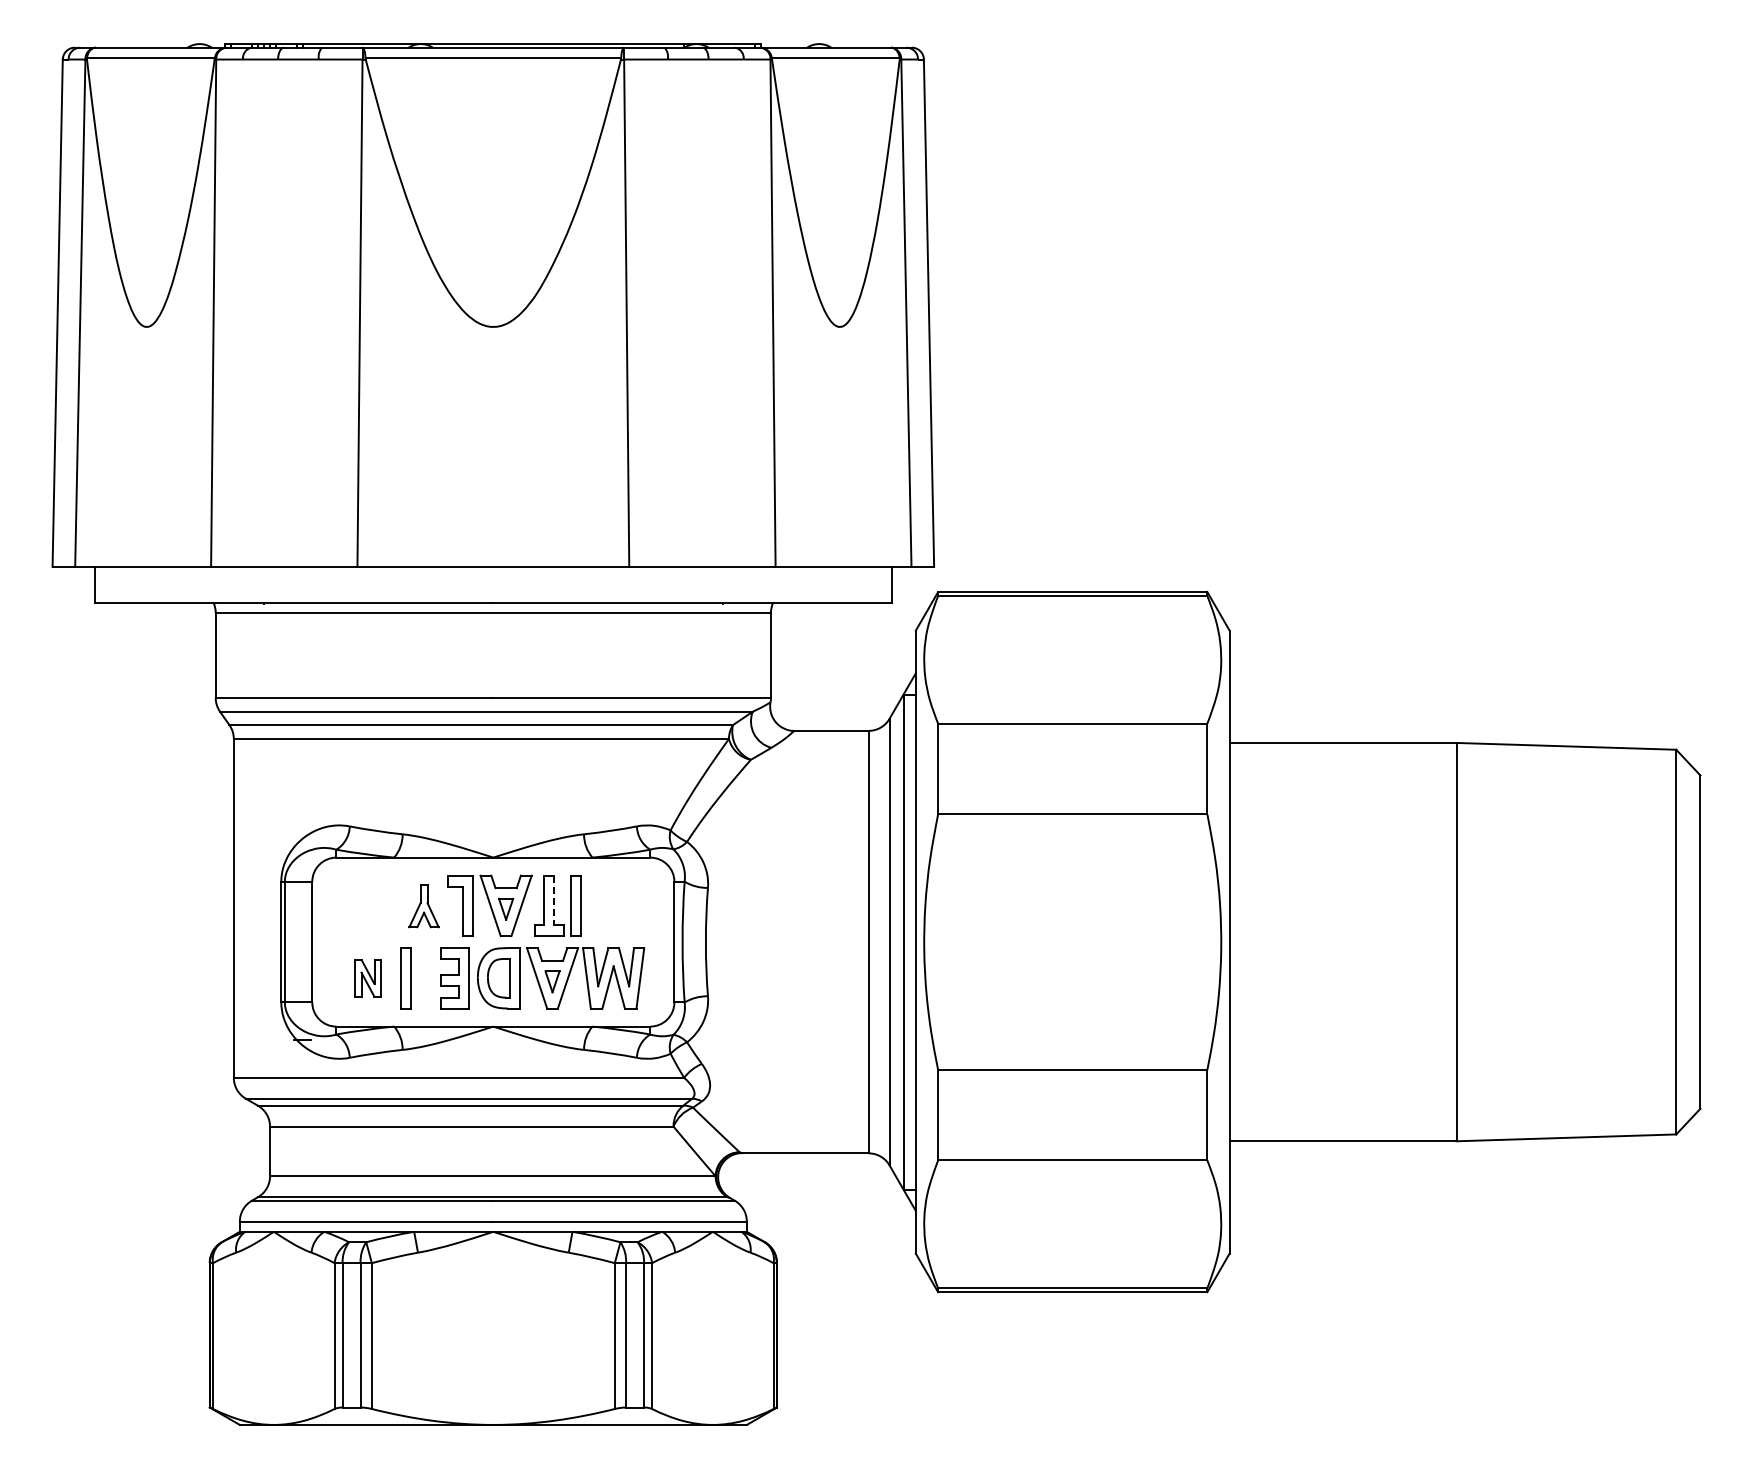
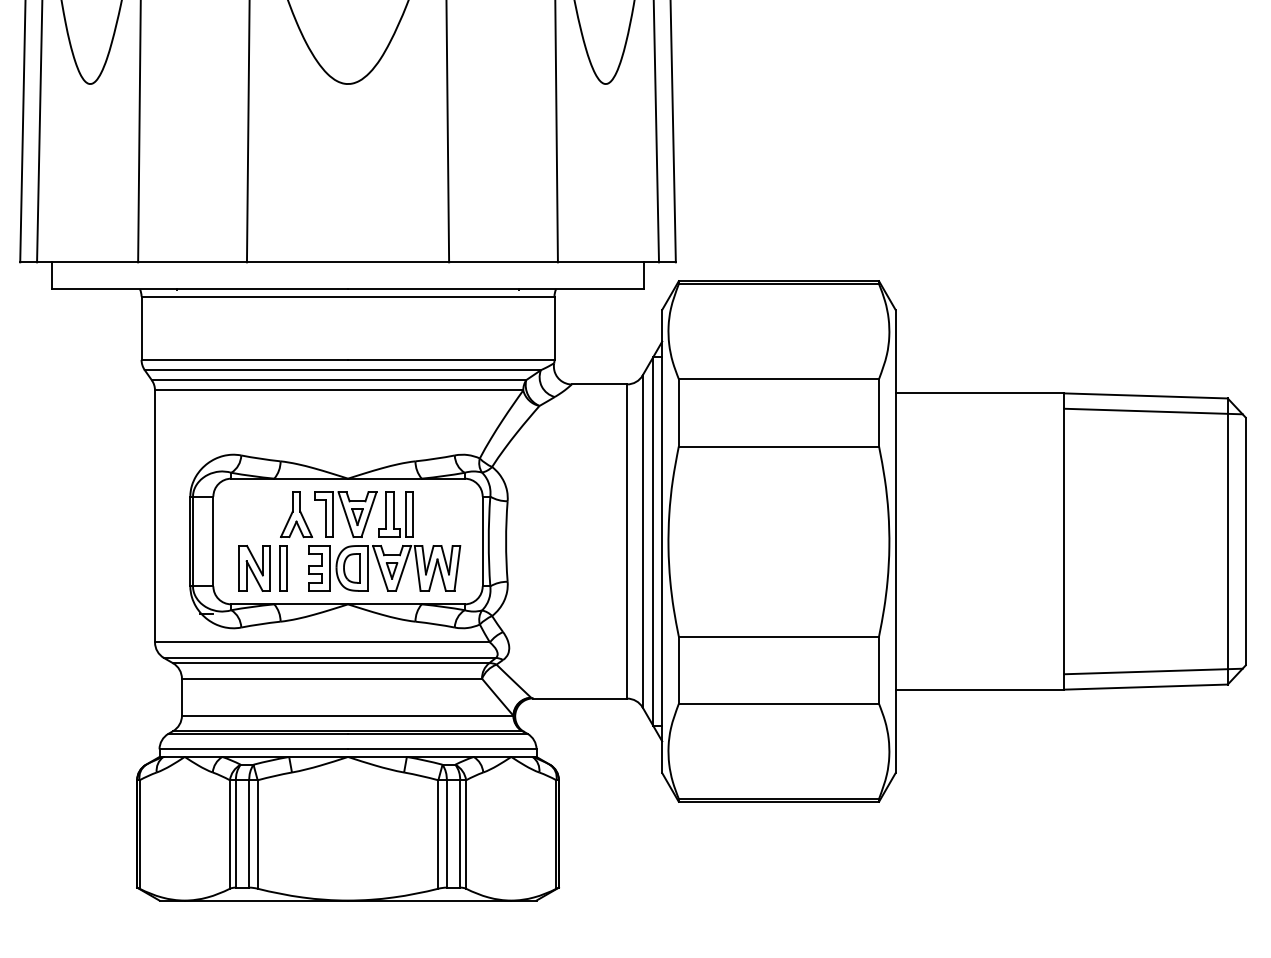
line: (1576, 767) -> (1153, 411), added
line: (554, 900) -> (393, 510), dashed -> solid
part: (423, 906) -> (296, 515), size x1.43
part: (367, 978) -> (254, 568), size x1.67
line: (1576, 1116) -> (1153, 671), added

